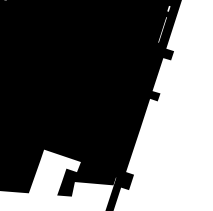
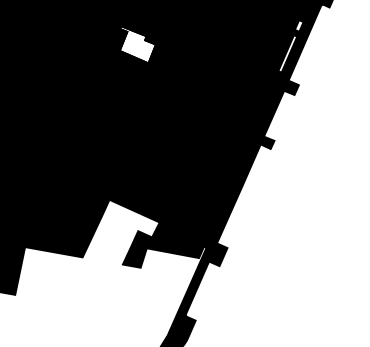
fill: (52, 33) -> (137, 44), removed

